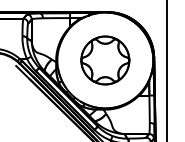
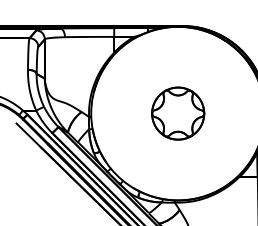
part: (105, 60) -> (178, 113), size x0.6

